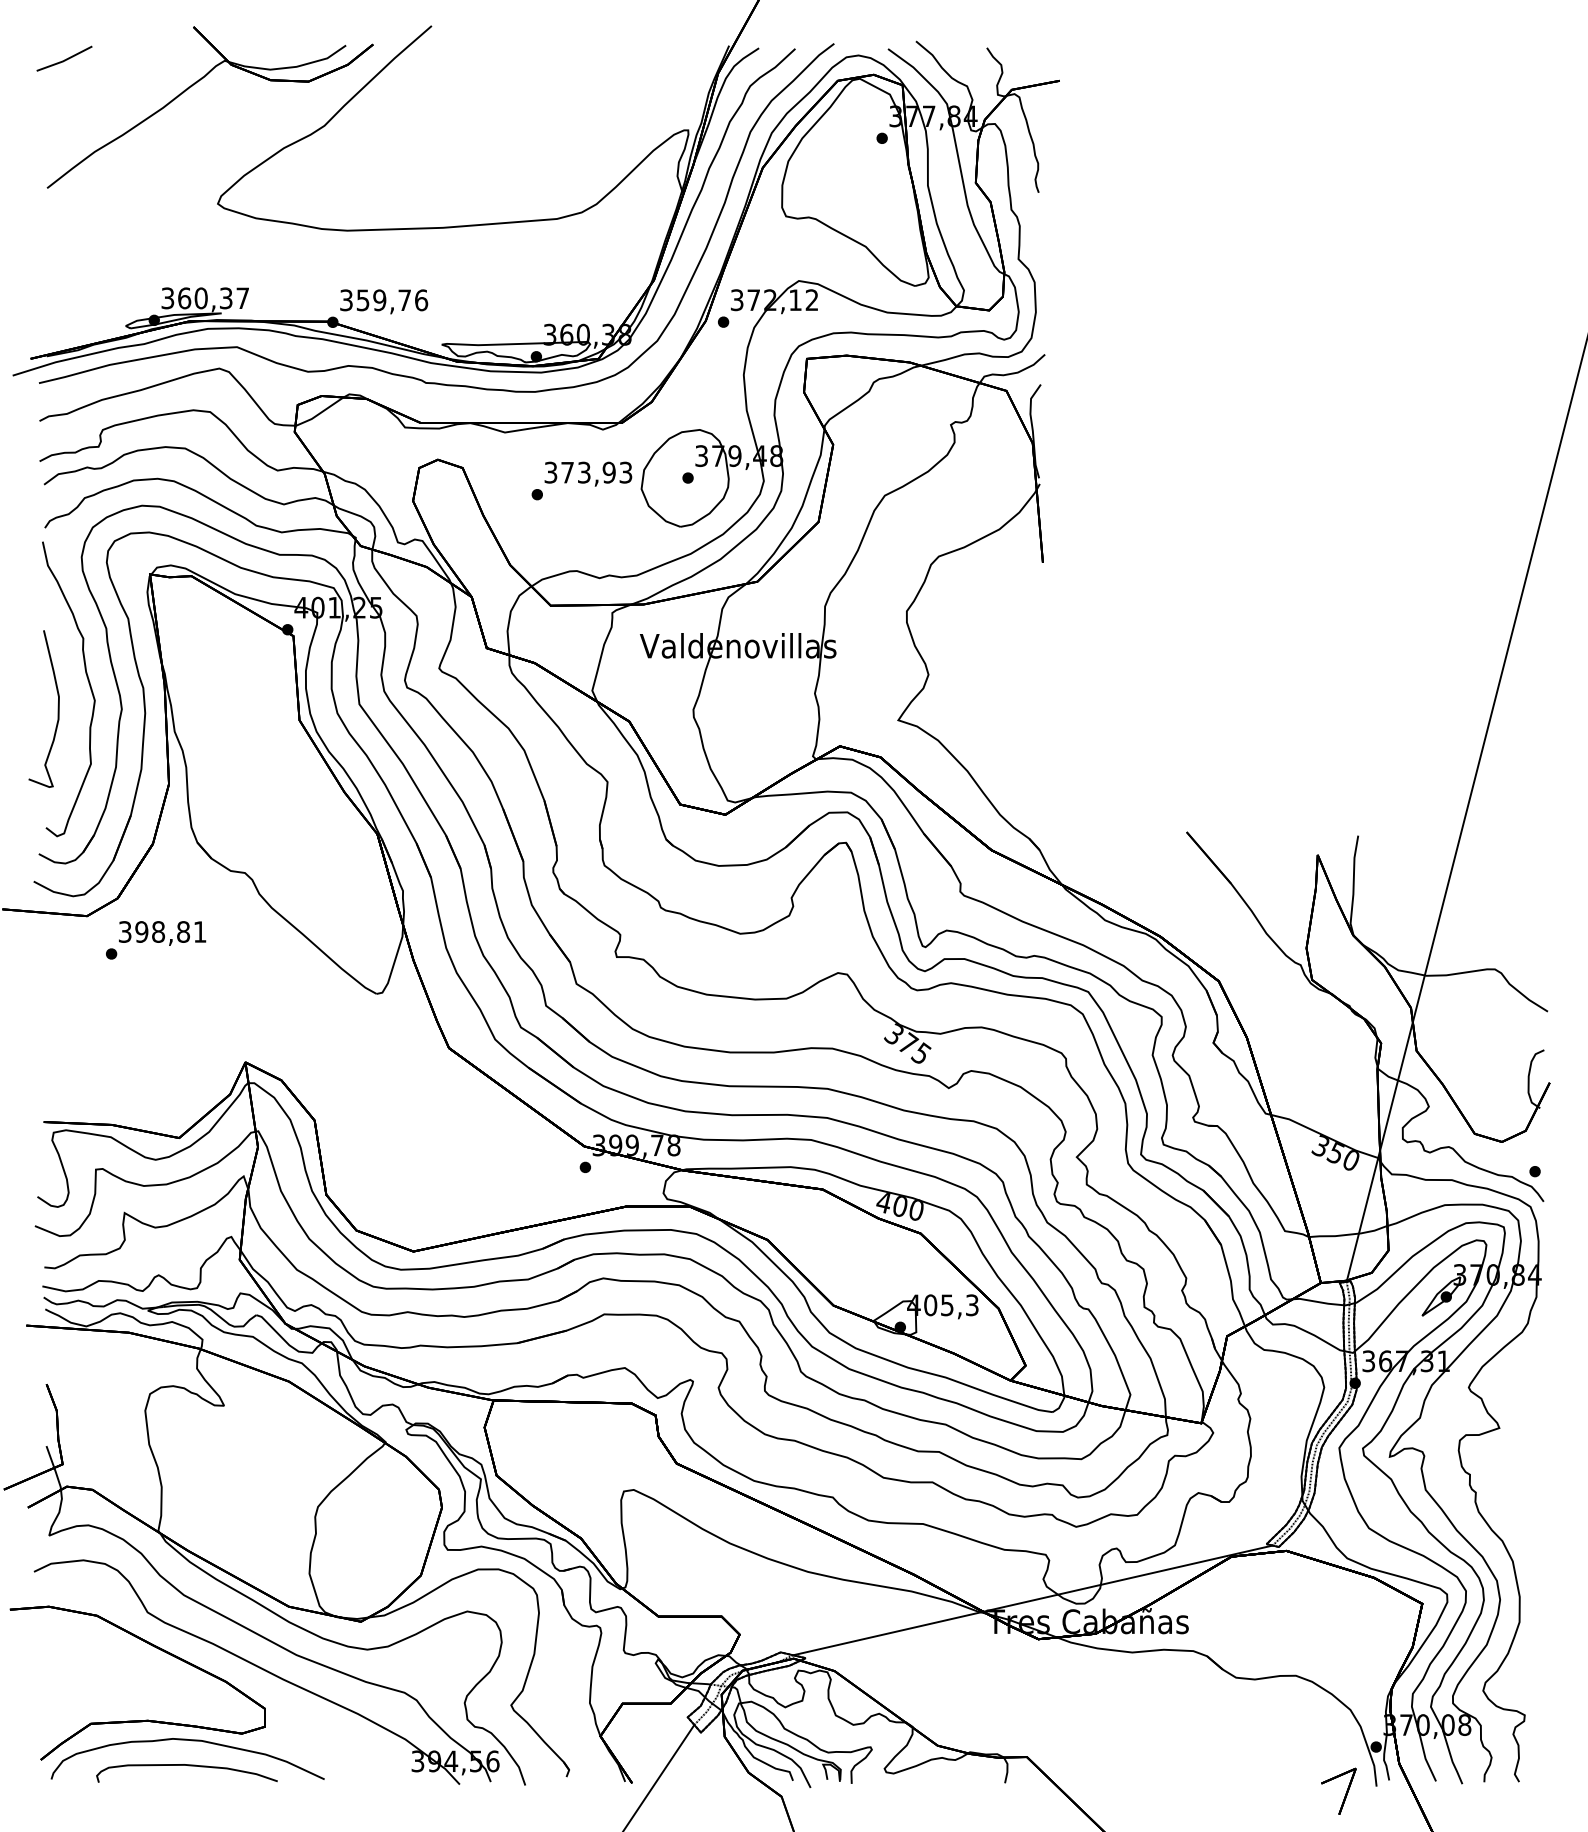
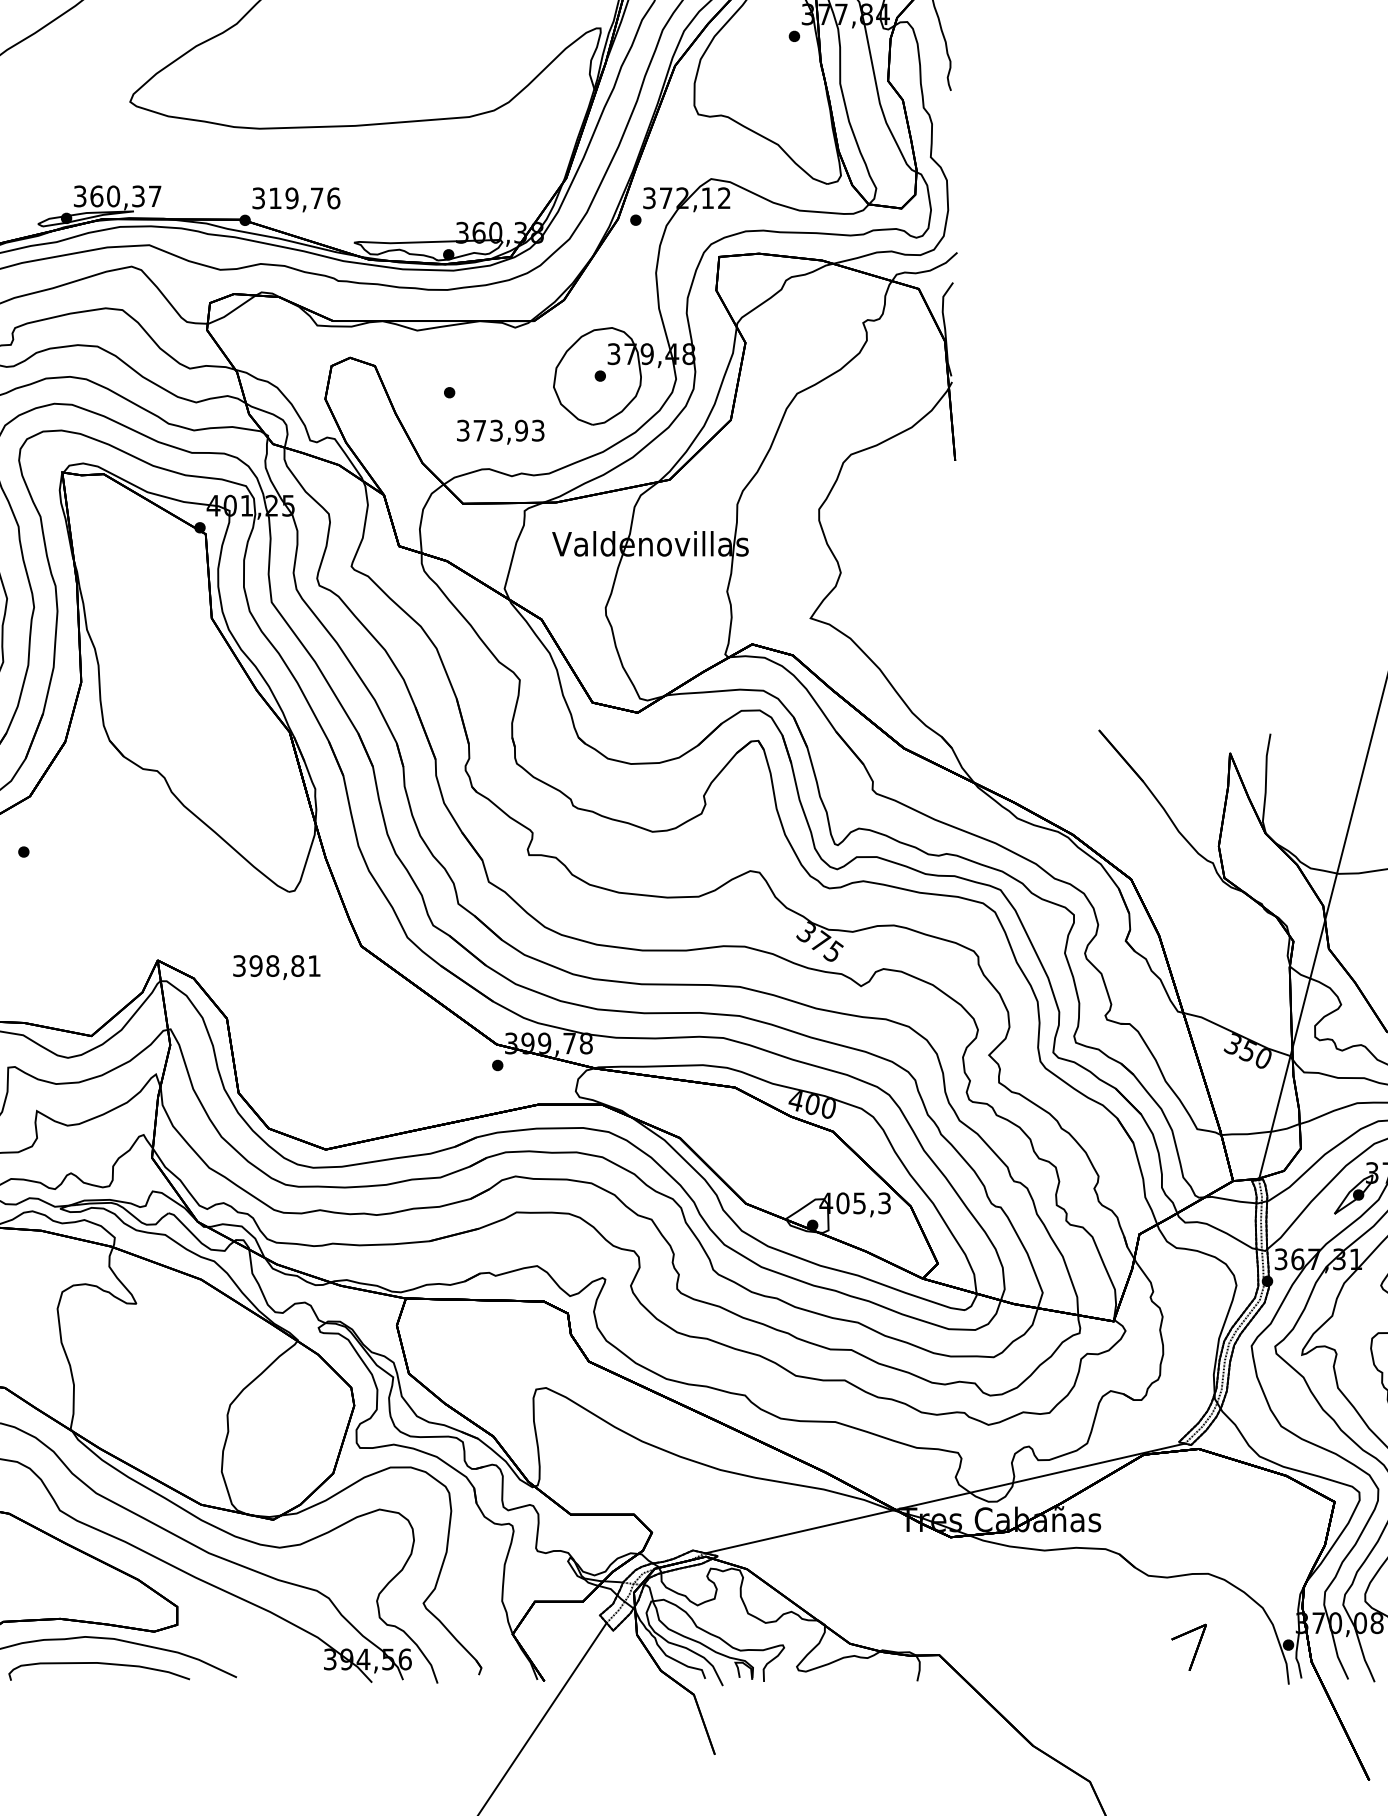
text: (362, 300) -> (274, 198), 359,76 -> 319,76
text: (588, 473) -> (500, 431), moved
text: (162, 933) -> (276, 967), moved
part: (1345, 1793) -> (1195, 1649), moved

